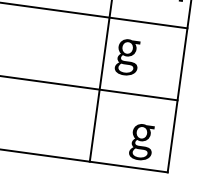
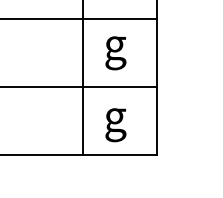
text: (127, 57) -> (115, 53), moved
text: (141, 142) -> (115, 125), moved

